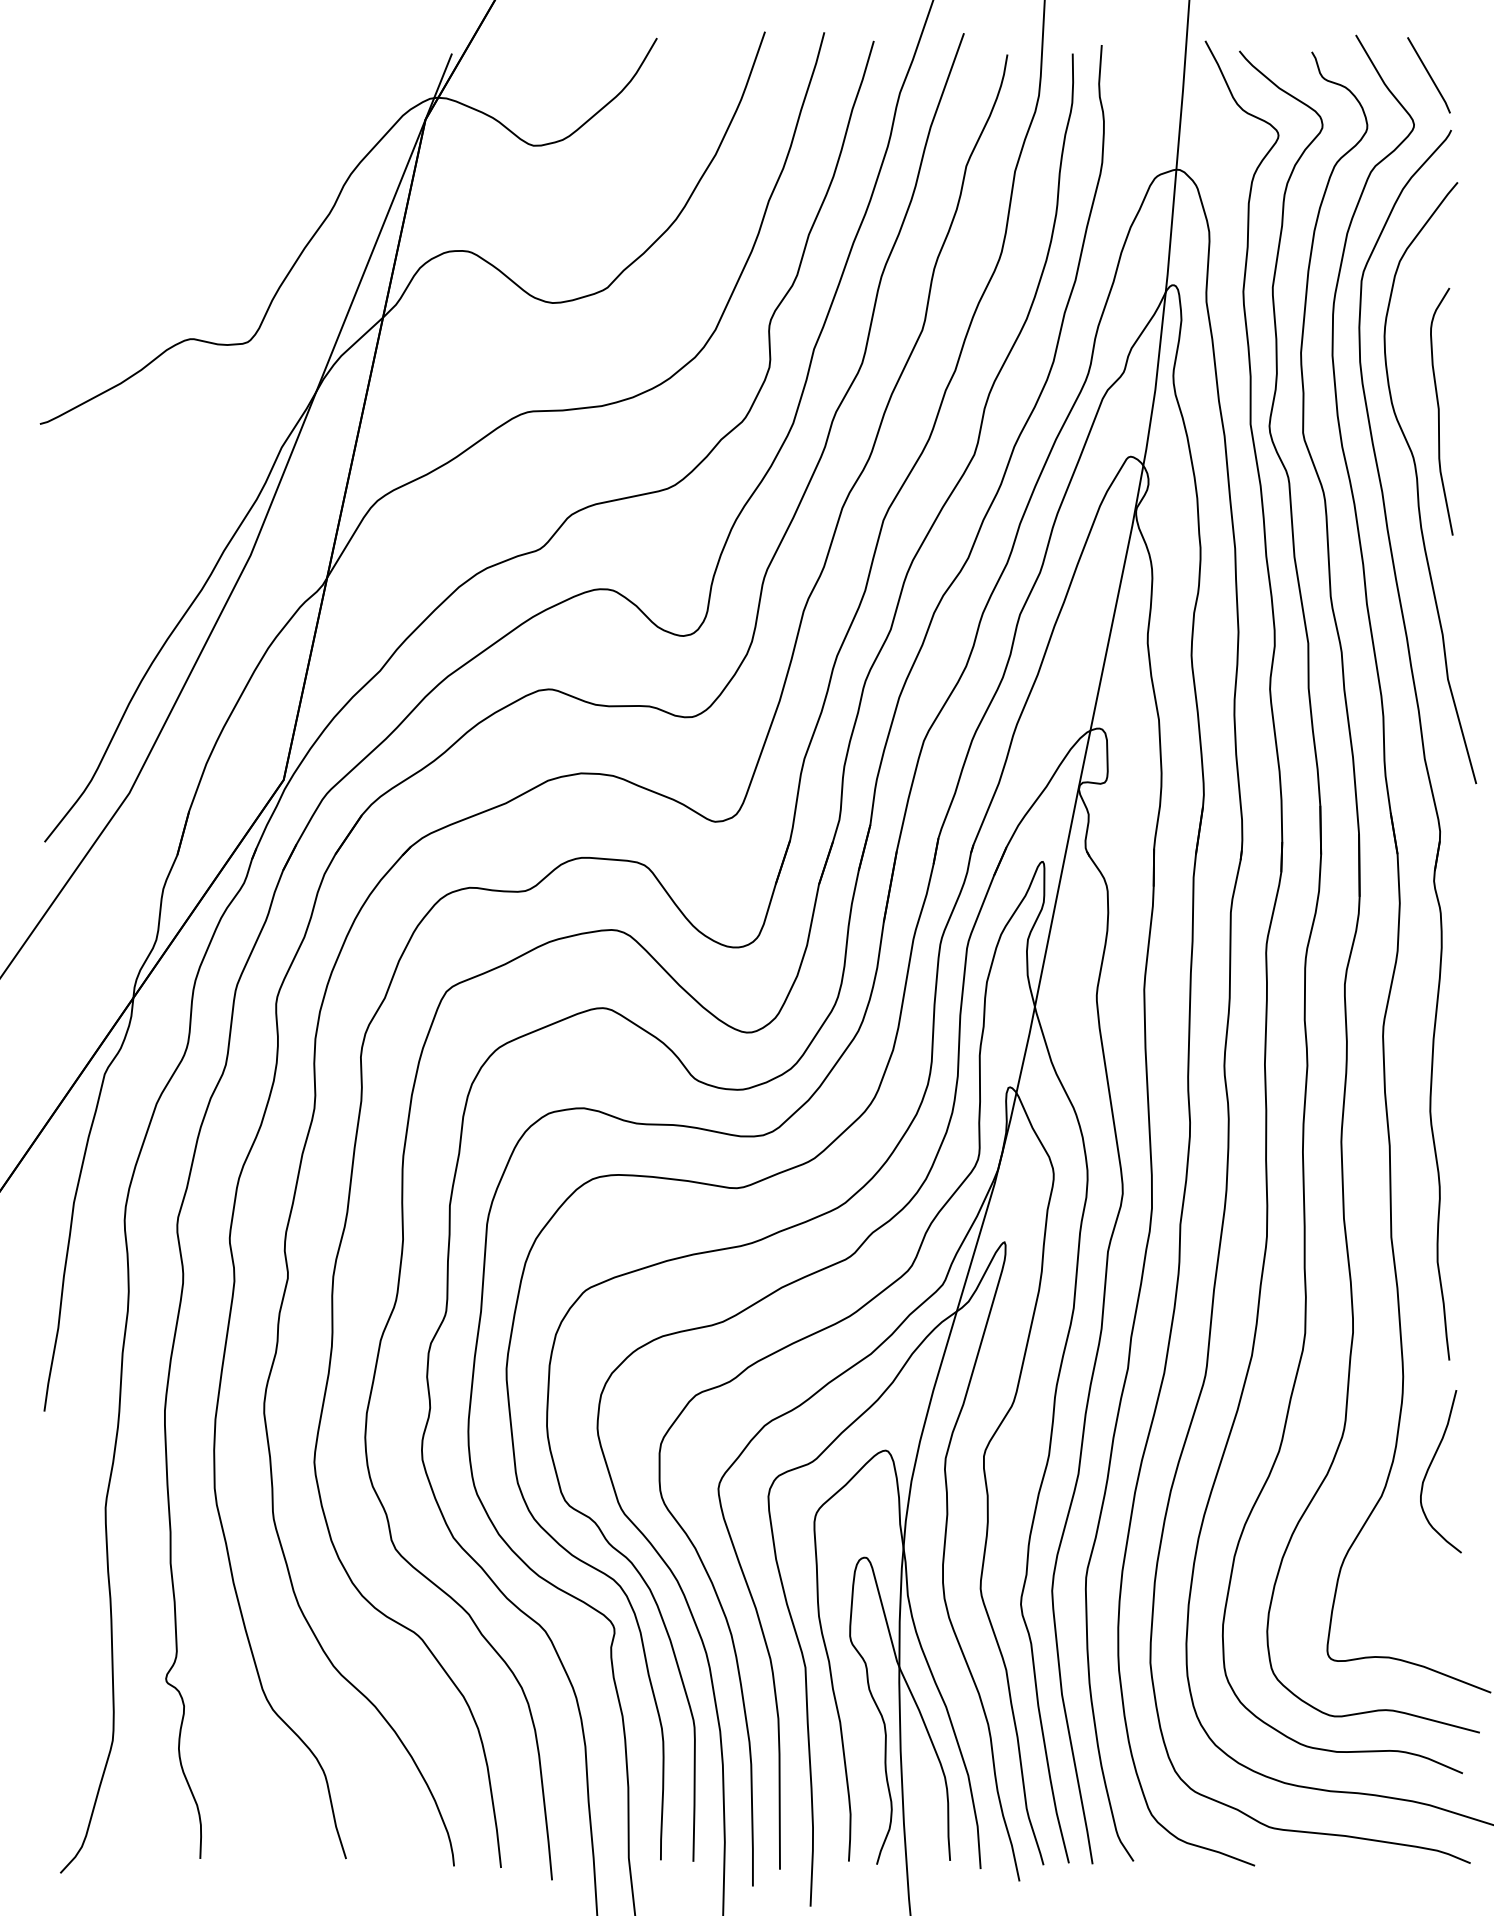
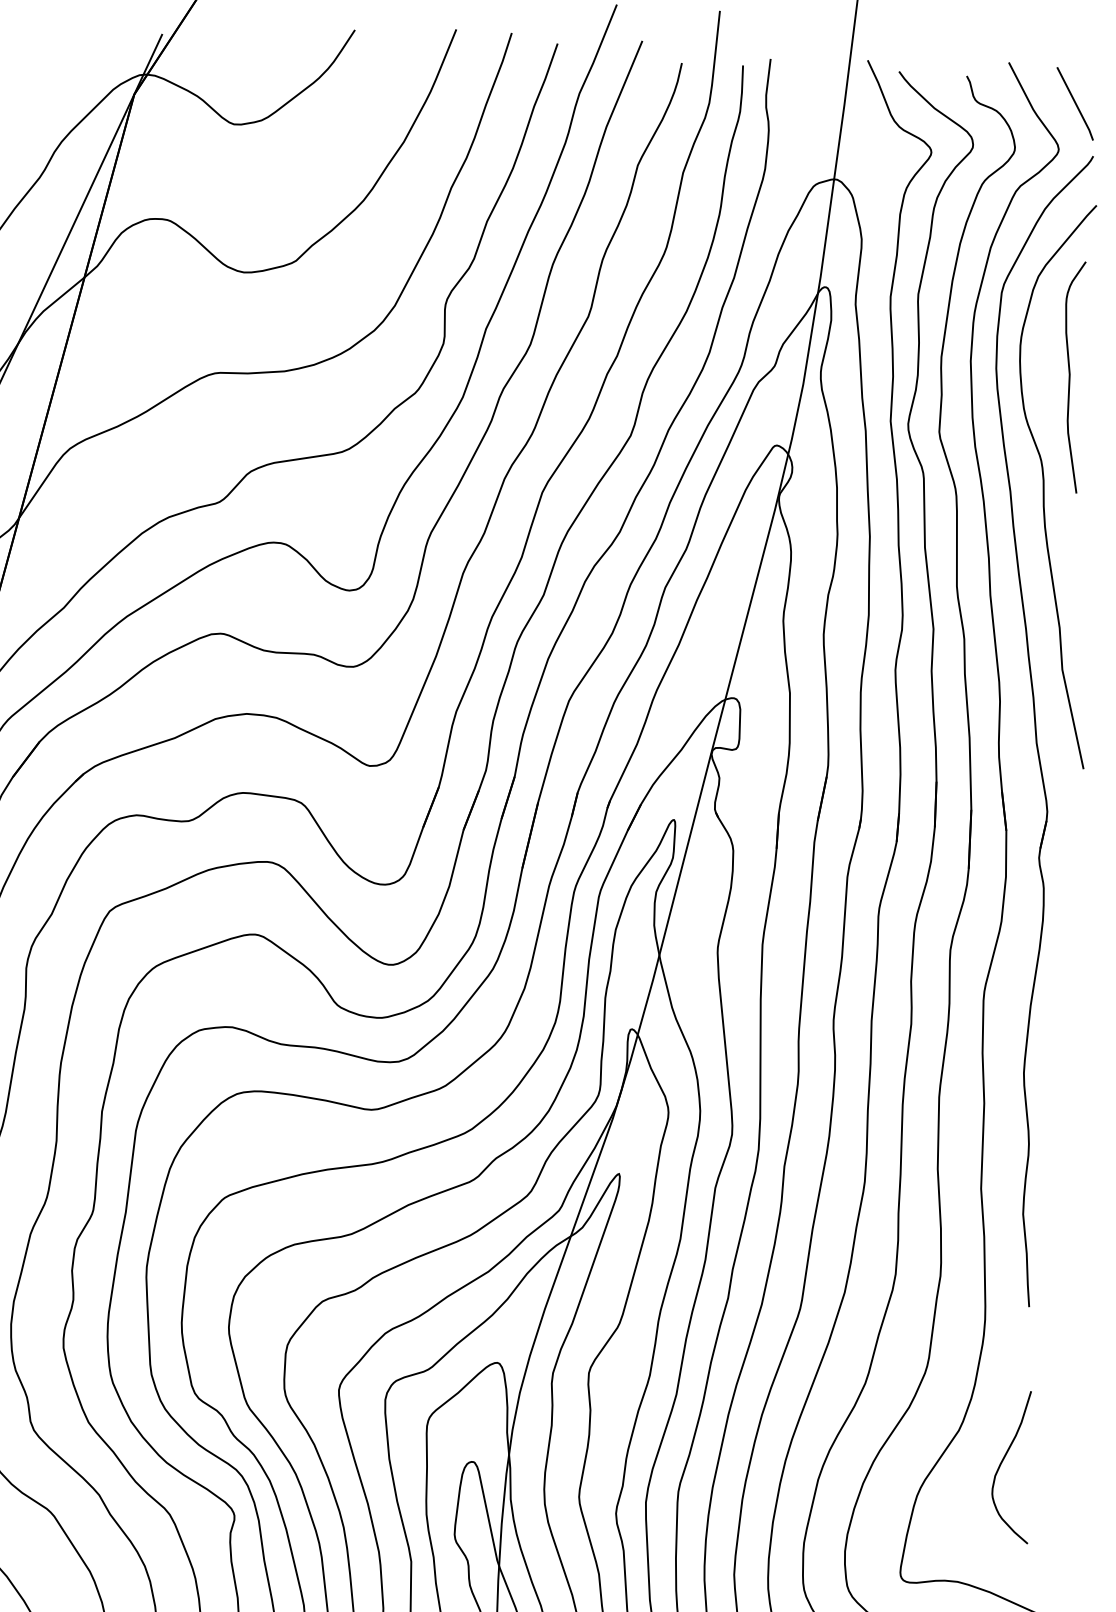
curve: (1439, 411) -> (1070, 376), moved
curve: (1430, 1466) -> (1003, 1461), moved

